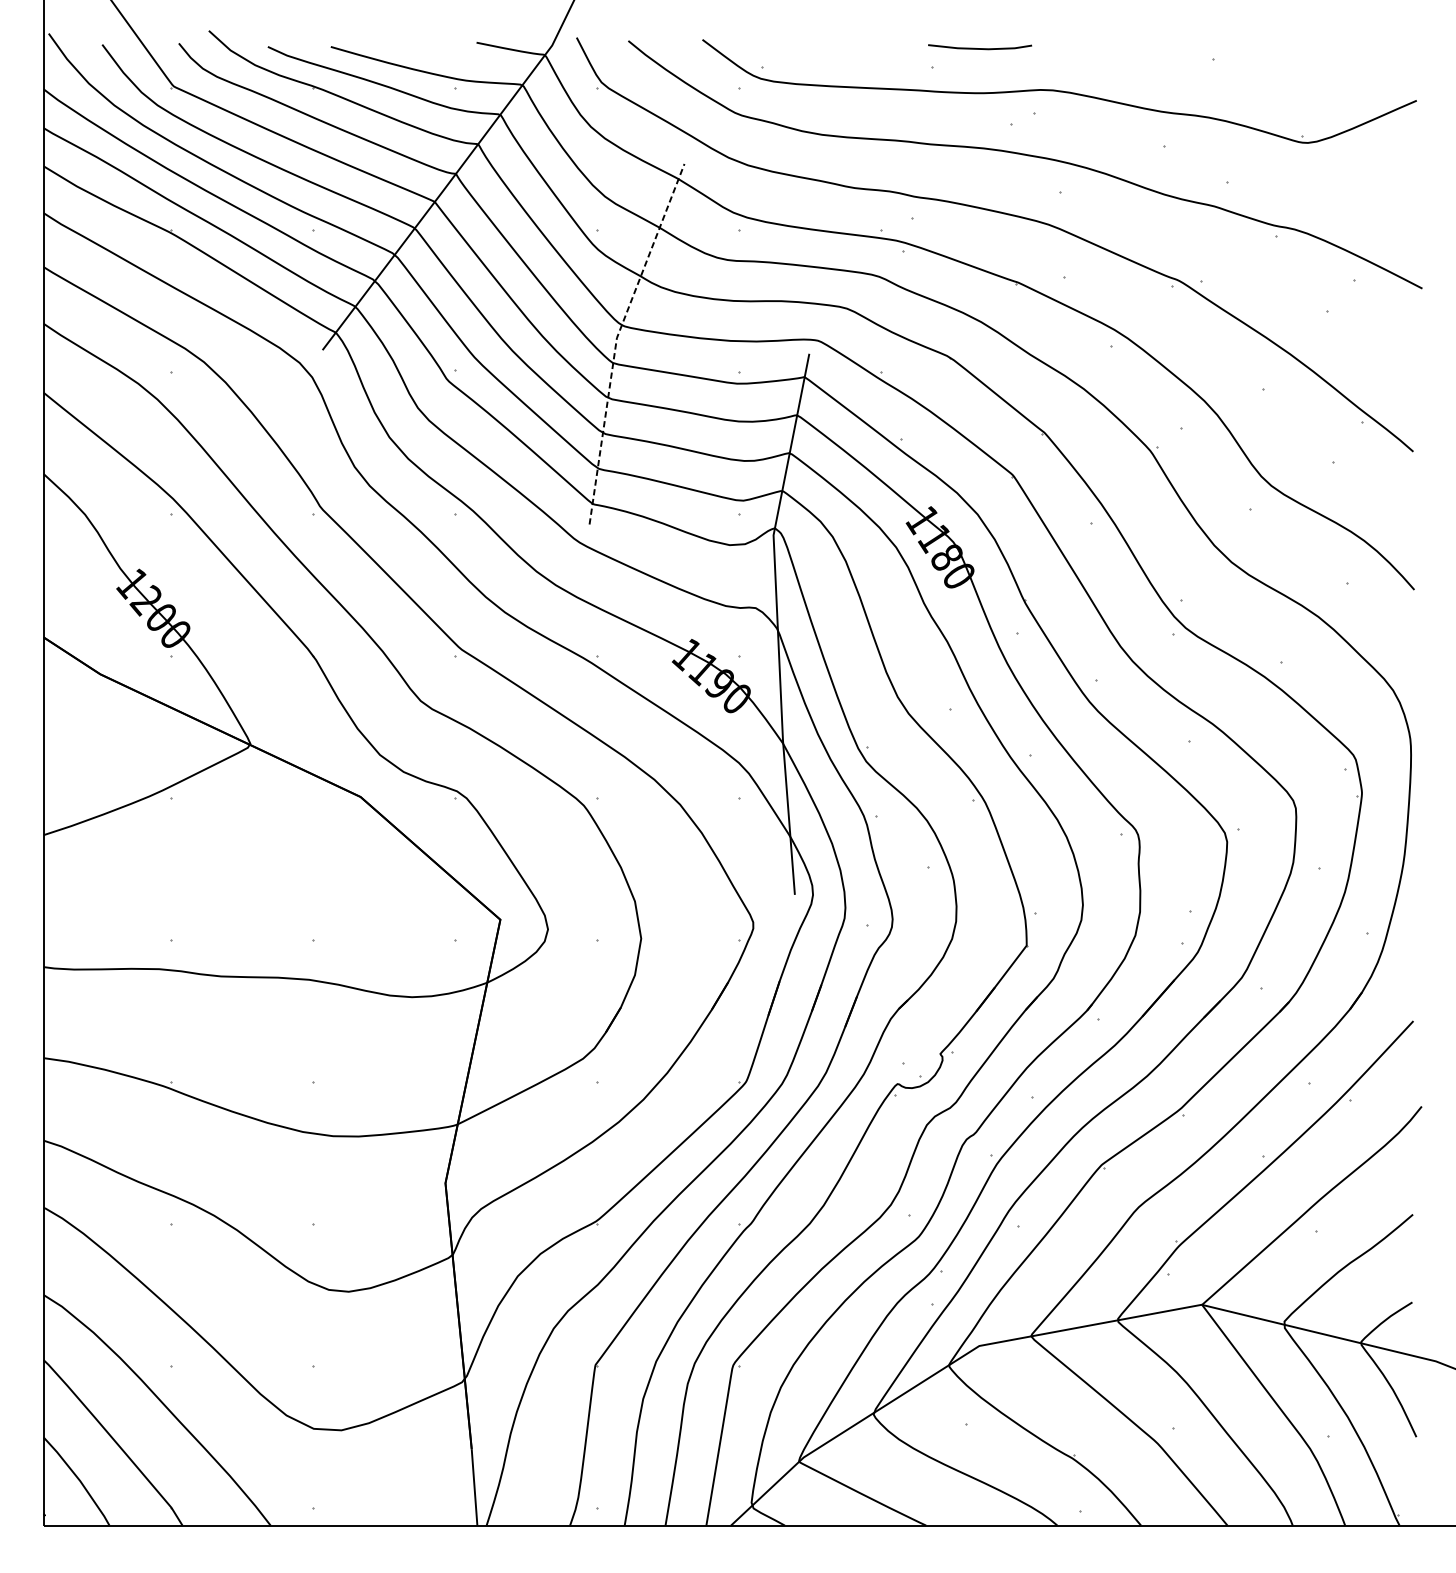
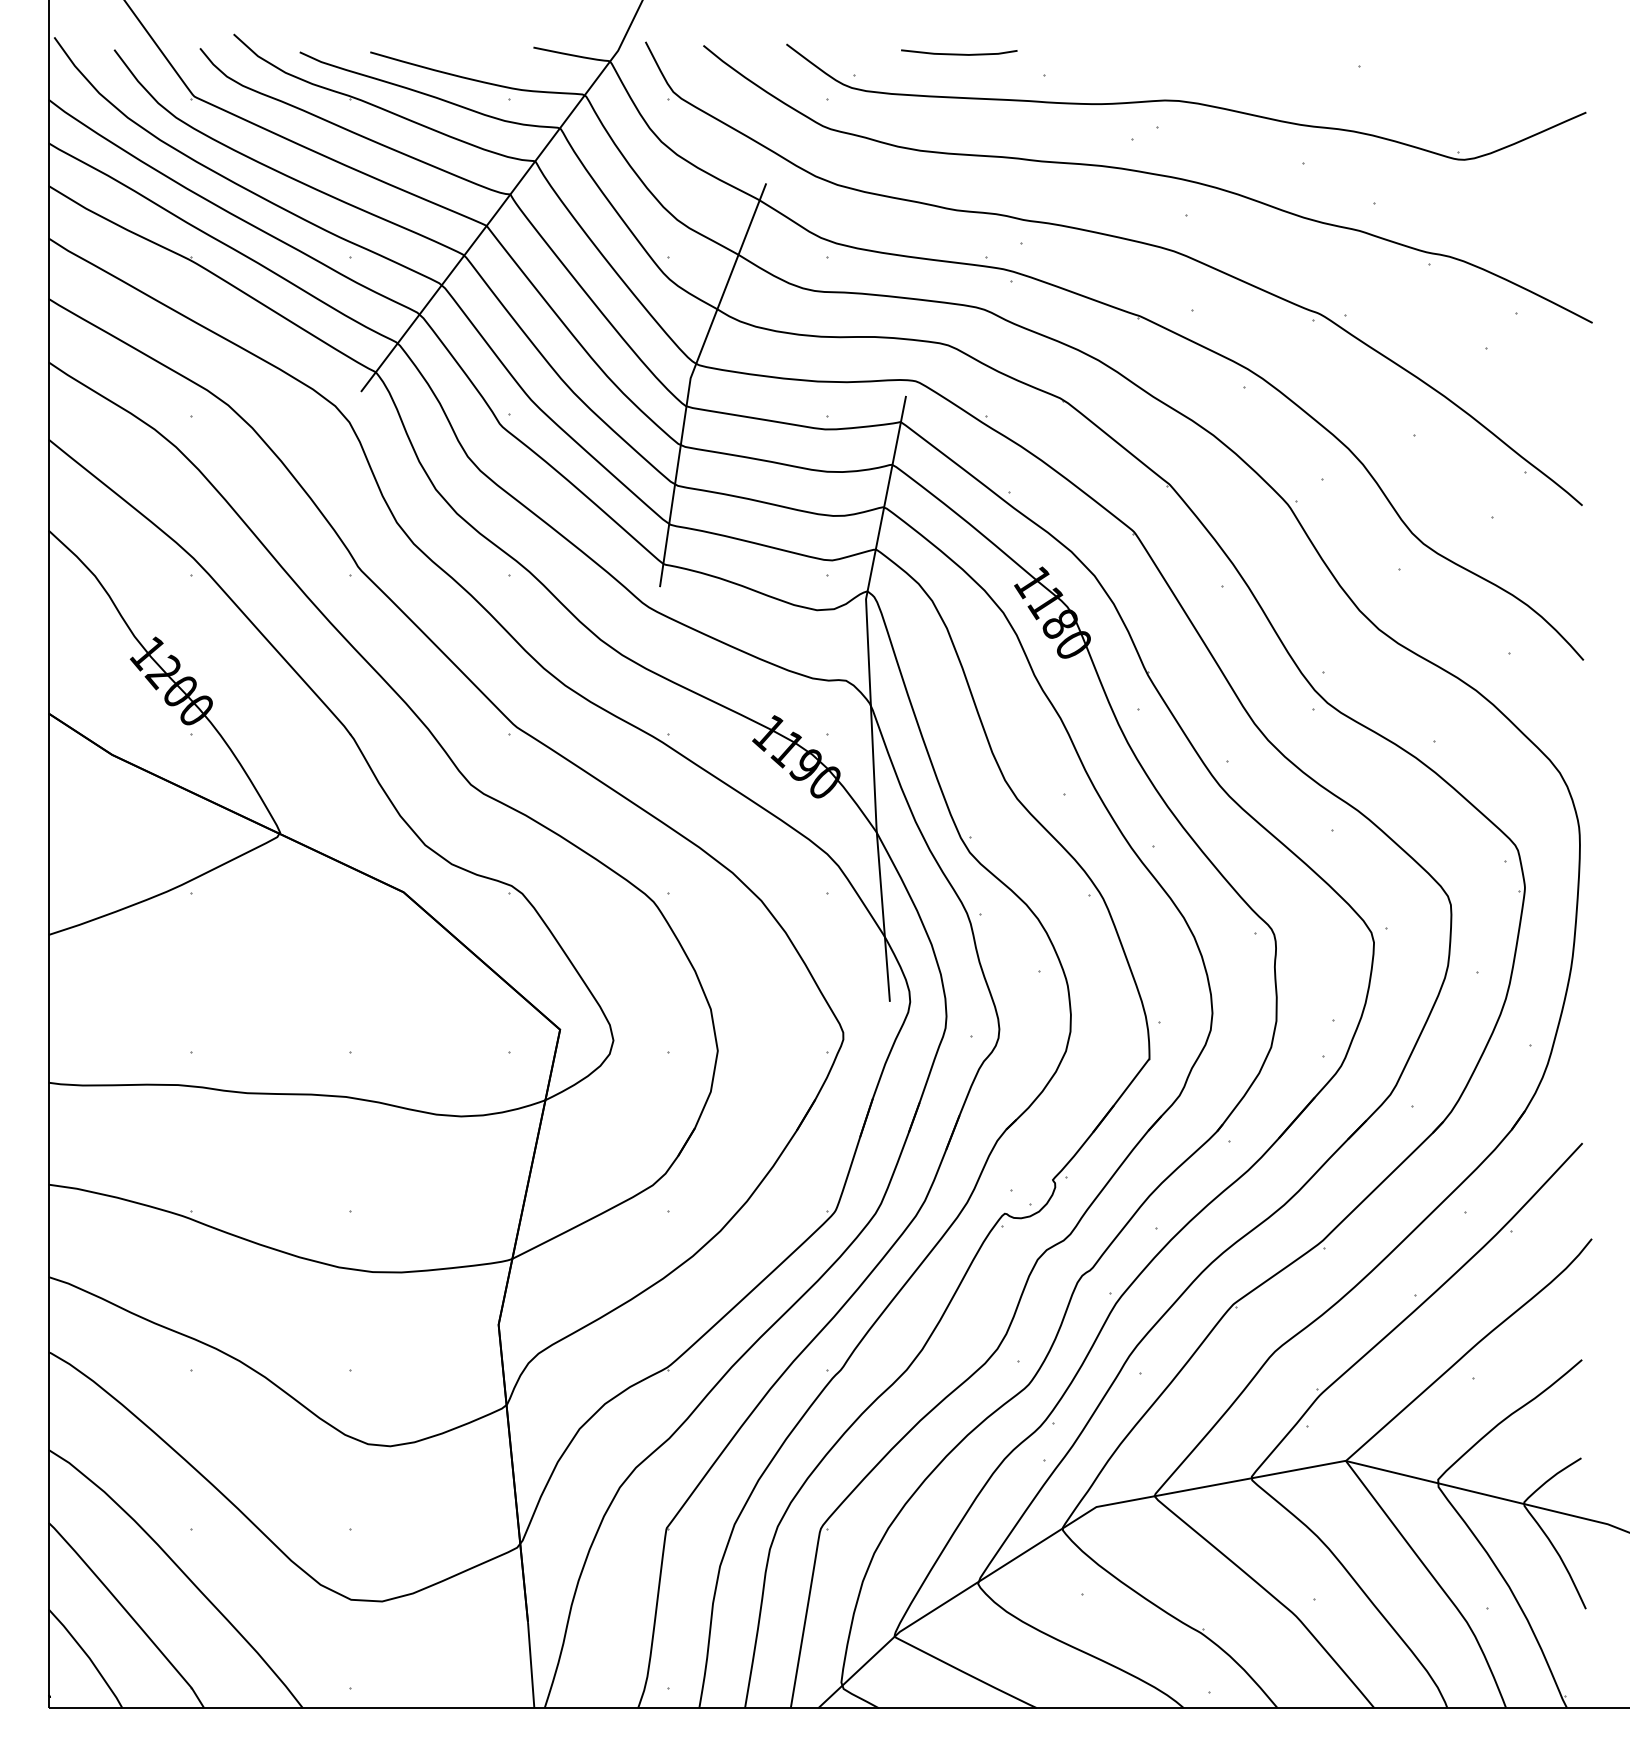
line: (980, 47) -> (959, 53), moved
line: (616, 338) -> (690, 378), dashed -> solid

